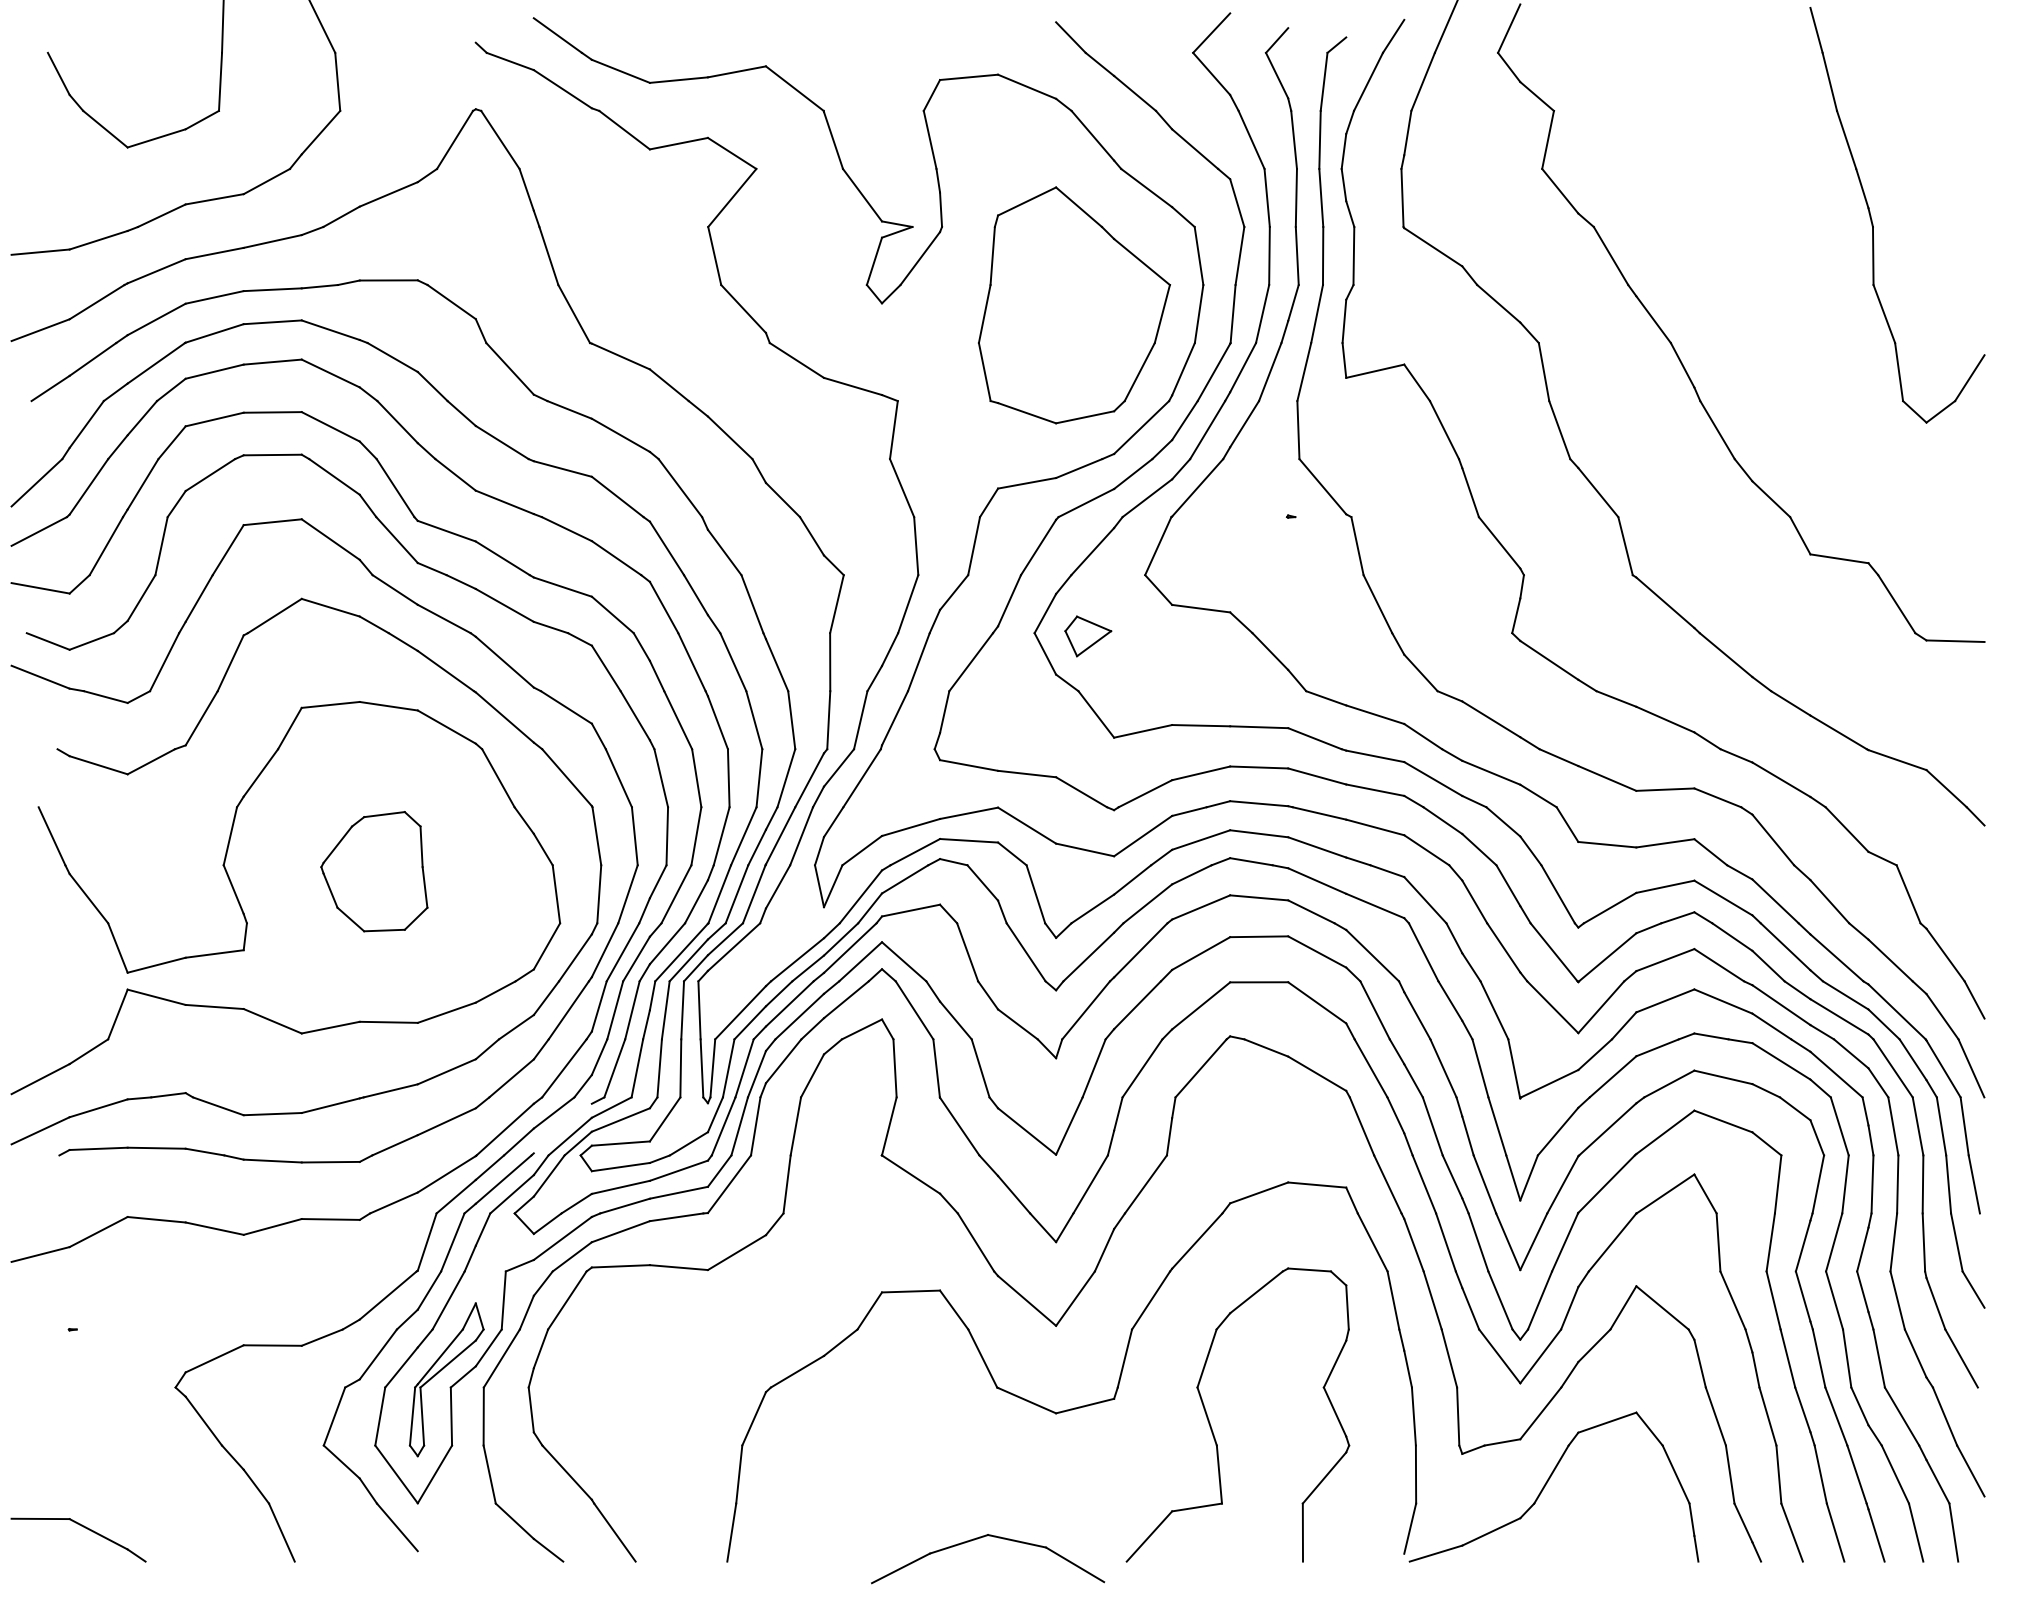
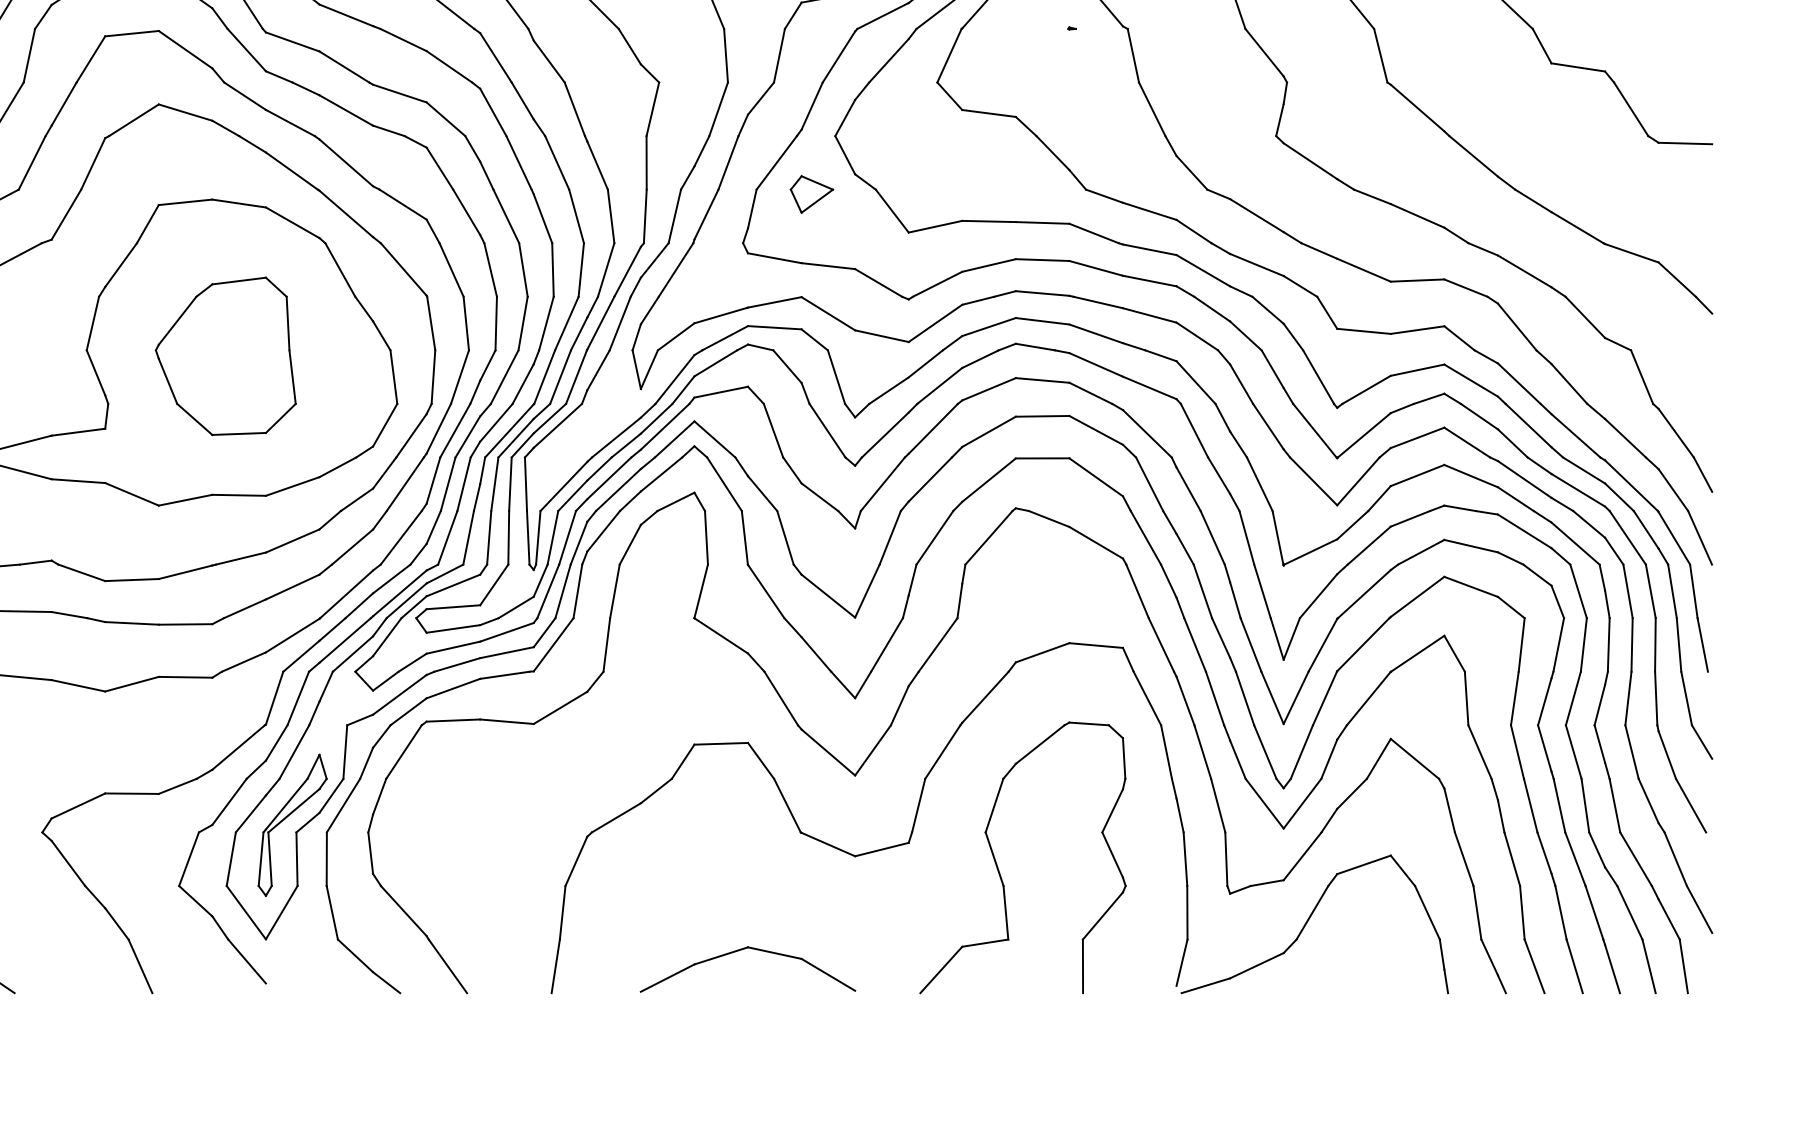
part: (1088, 636) -> (812, 194), moved
part: (374, 871) -> (225, 356), size x1.43
line: (562, 1128) -> (399, 593), added
part: (984, 1537) -> (744, 949), moved

